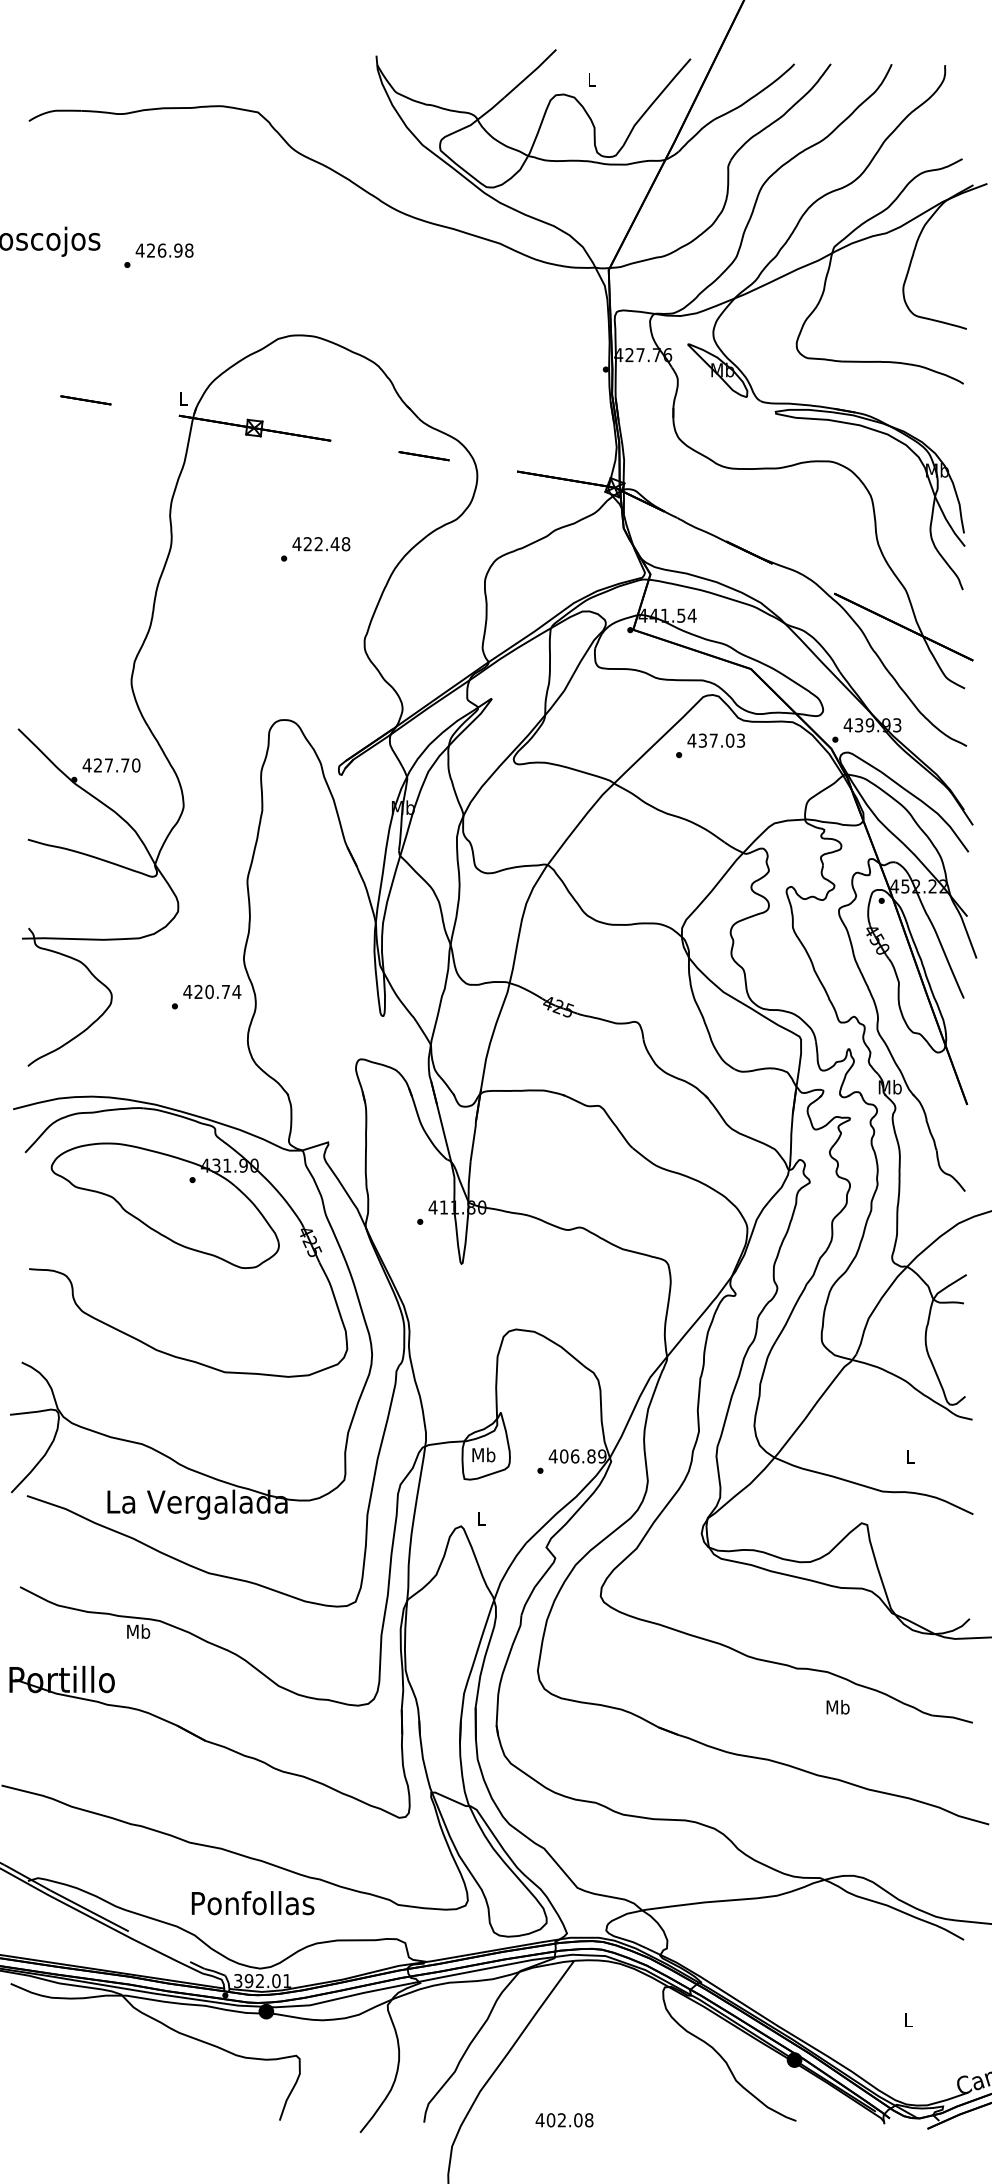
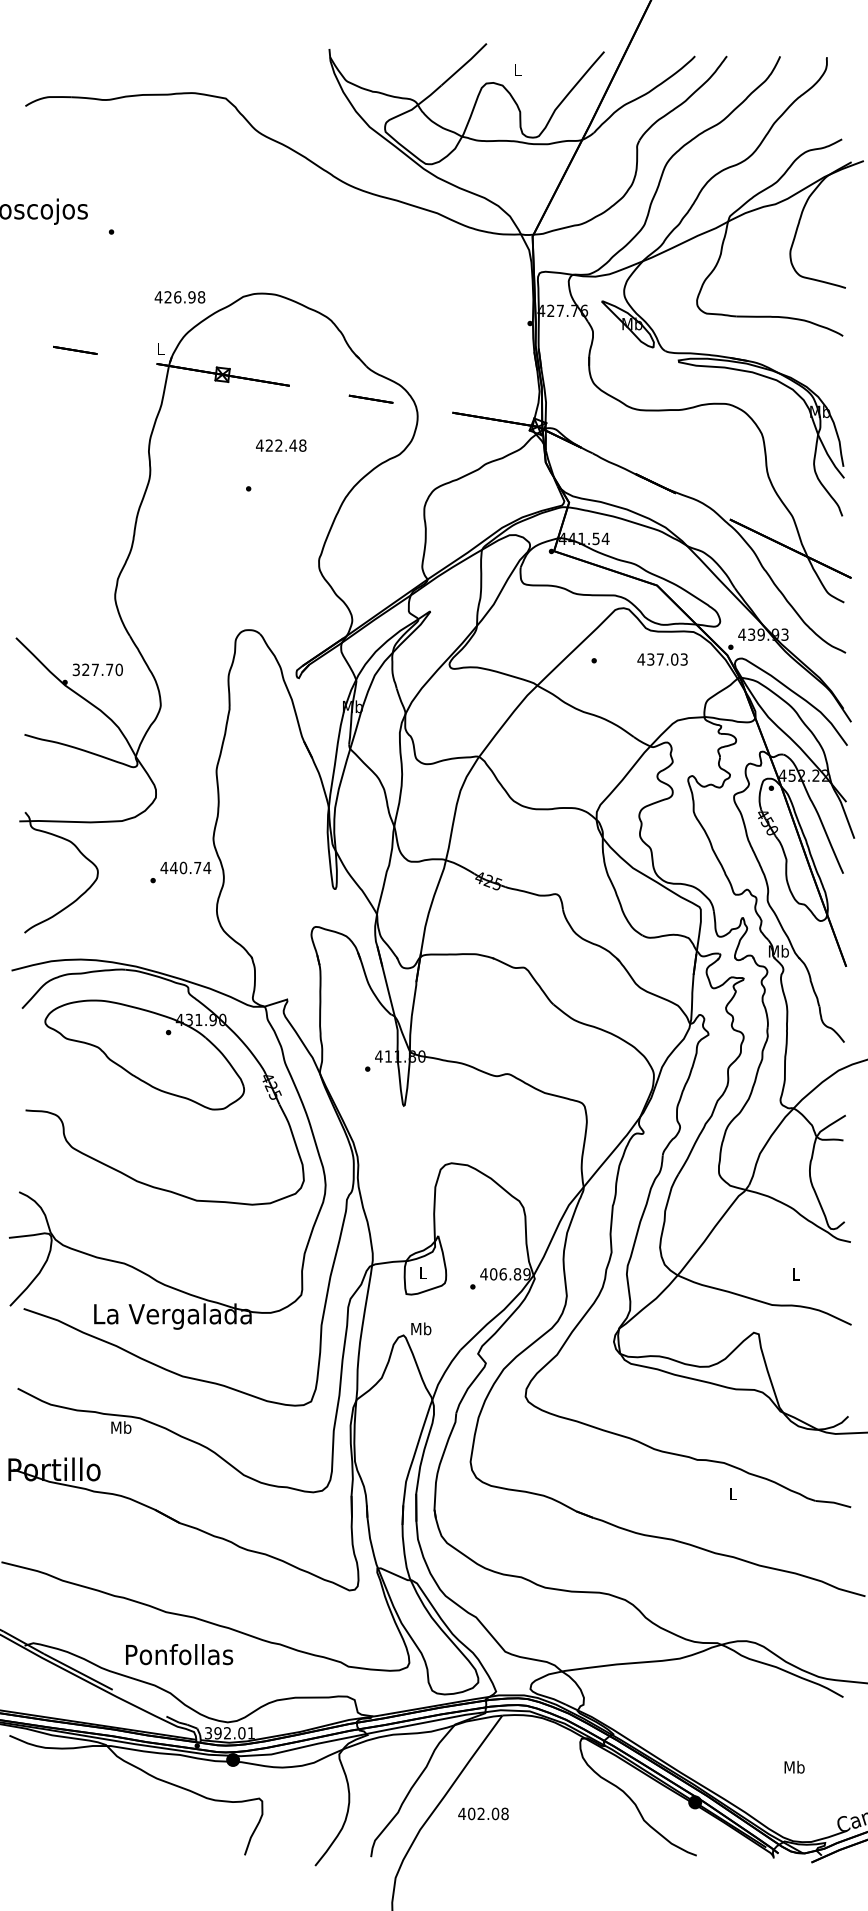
text: (164, 250) -> (179, 297), moved
text: (321, 544) -> (281, 445), moved
text: (716, 740) -> (662, 659), moved
text: (86, 765) -> (75, 669), 427.70 -> 327.70
text: (198, 991) -> (173, 867), 420.74 -> 440.74
text: (483, 1454) -> (423, 1272), Mb -> L
text: (481, 1518) -> (421, 1328), L -> Mb
text: (837, 1707) -> (732, 1493), Mb -> L
text: (252, 1903) -> (178, 1654), moved
text: (907, 2019) -> (793, 1766), L -> Mb
text: (564, 2120) -> (483, 1814), moved

